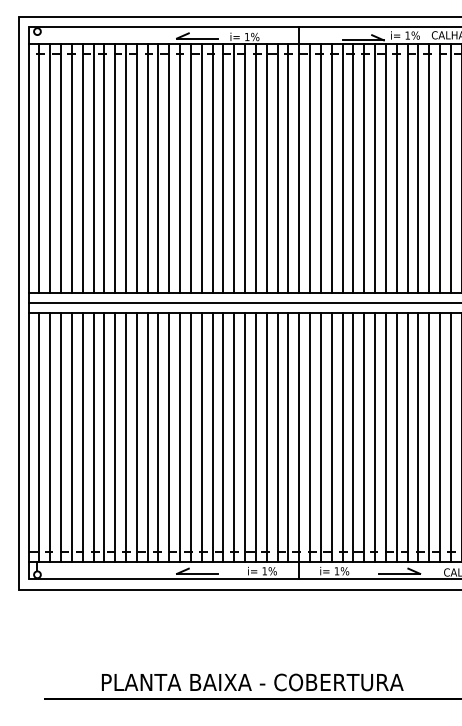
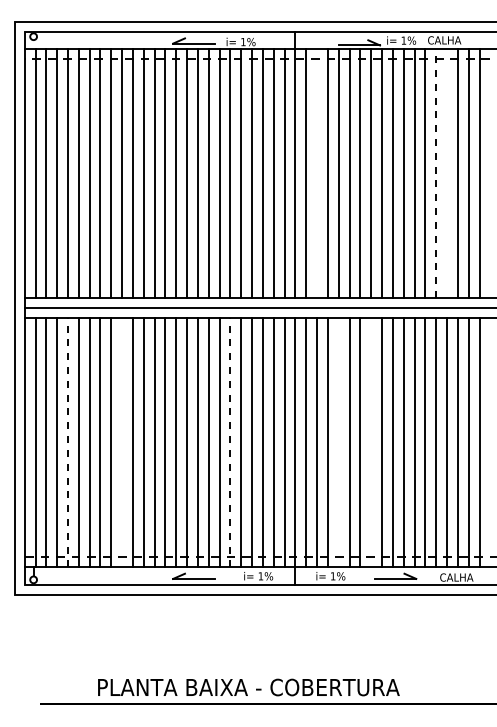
line: (321, 168) -> (317, 173), removed
line: (440, 168) -> (436, 173), solid -> dashed
line: (450, 168) -> (446, 173), removed
line: (72, 437) -> (68, 442), solid -> dashed
line: (126, 437) -> (122, 442), removed
line: (234, 437) -> (230, 442), solid -> dashed
line: (342, 437) -> (338, 442), removed
line: (375, 437) -> (371, 442), removed

